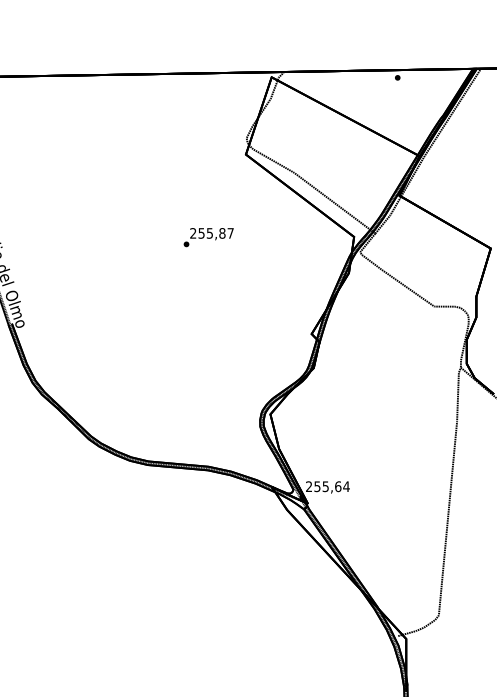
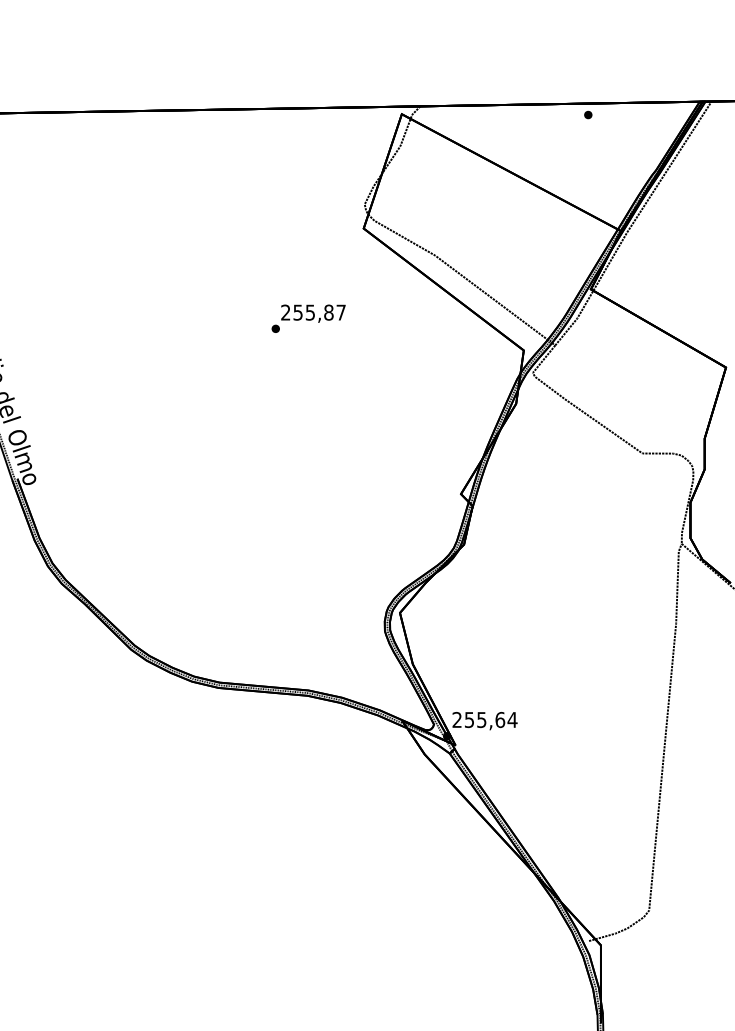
text: (208, 237) -> (308, 318), moved

